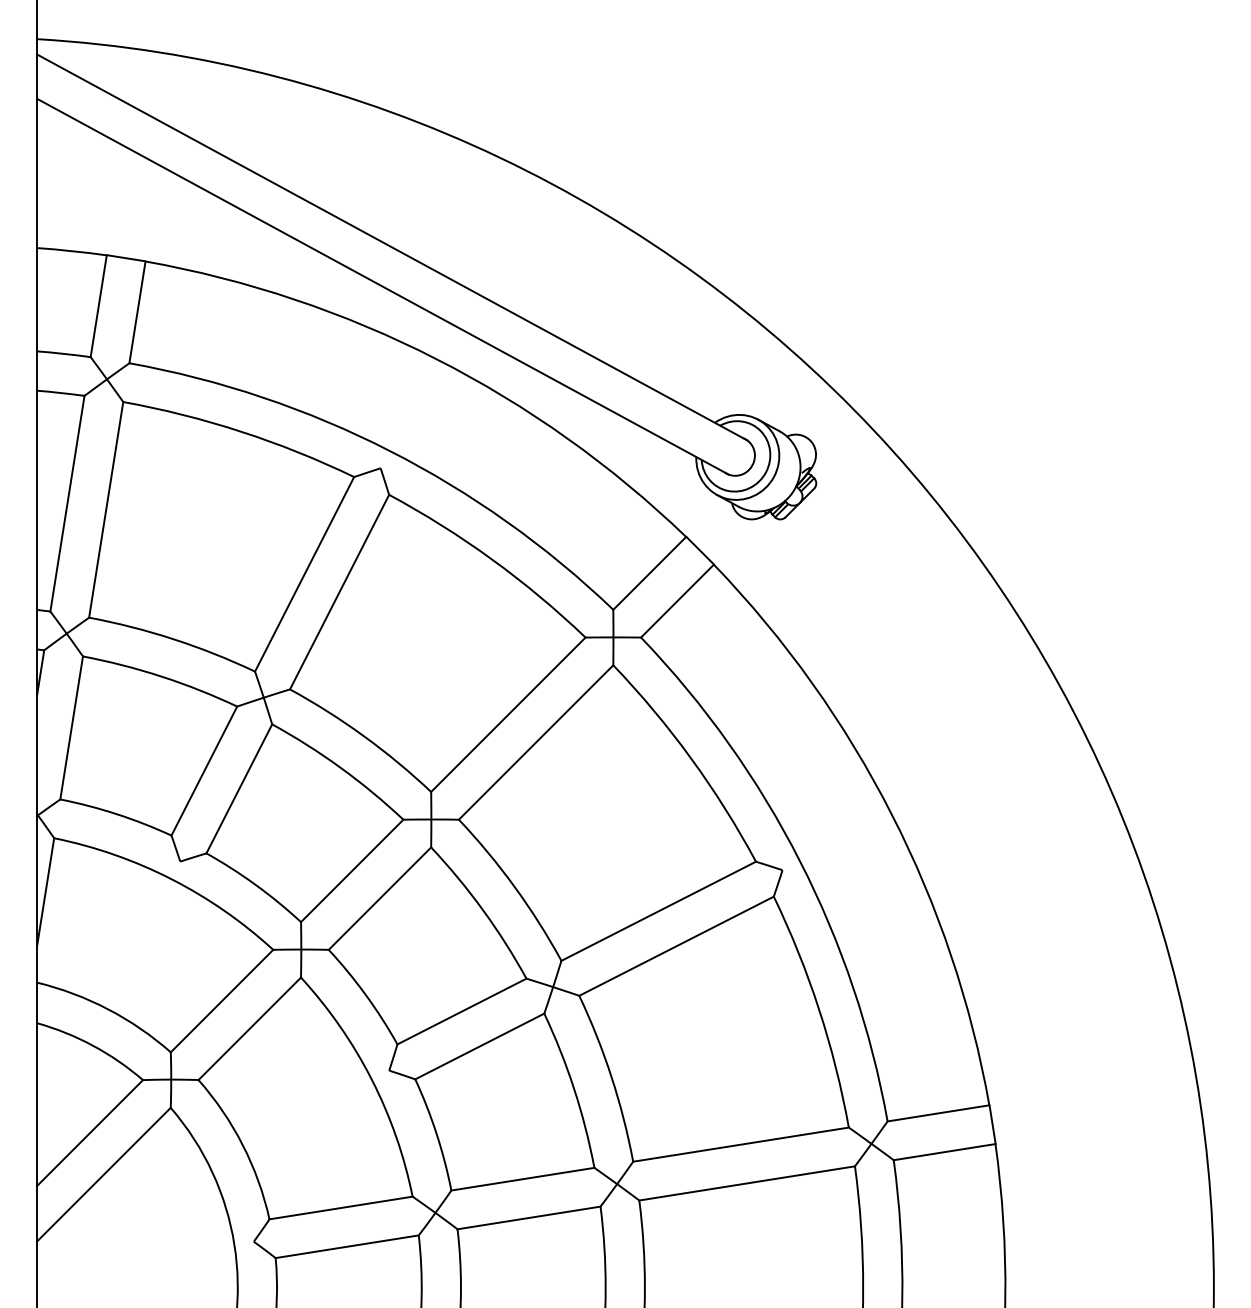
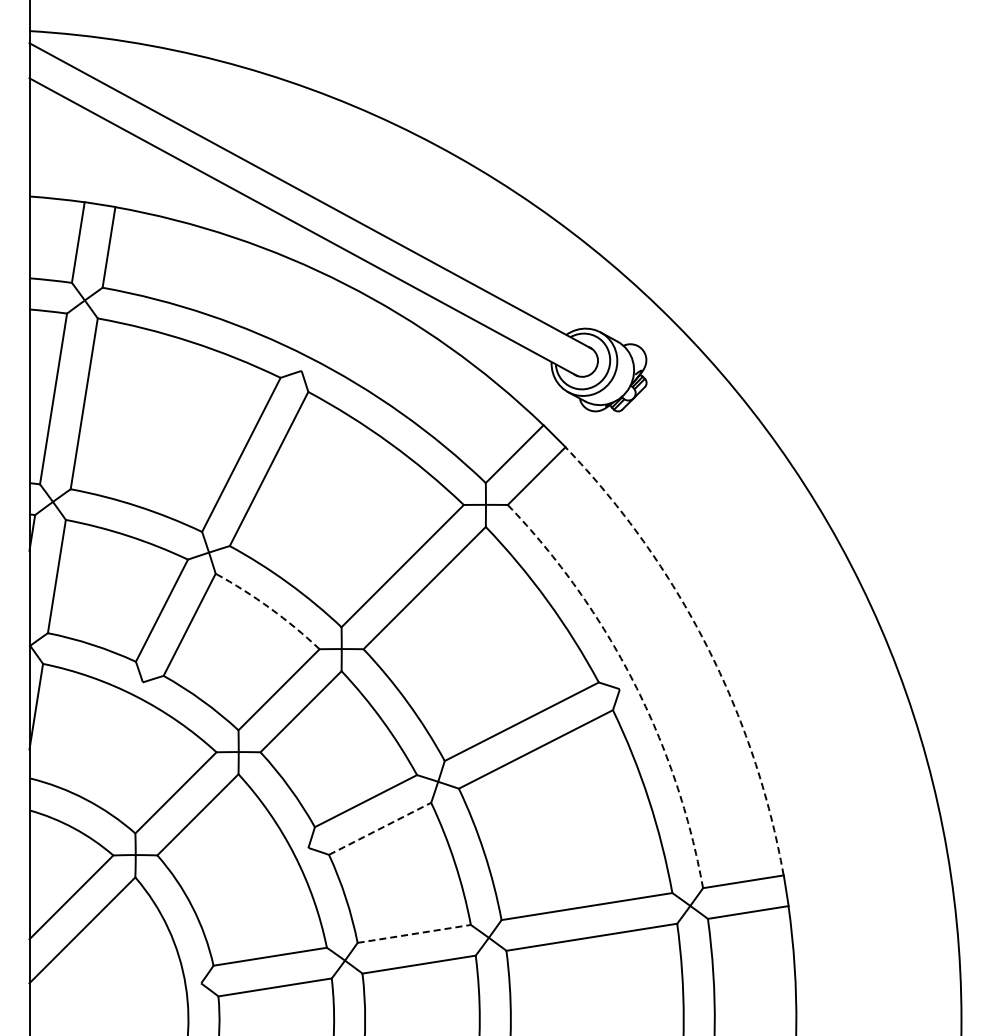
arc: (341, 768) -> (270, 608), solid -> dashed
arc: (891, 814) -> (706, 645), solid -> dashed
arc: (799, 861) -> (633, 682), solid -> dashed
line: (480, 1046) -> (380, 828), solid -> dashed
line: (523, 1178) -> (414, 933), solid -> dashed

